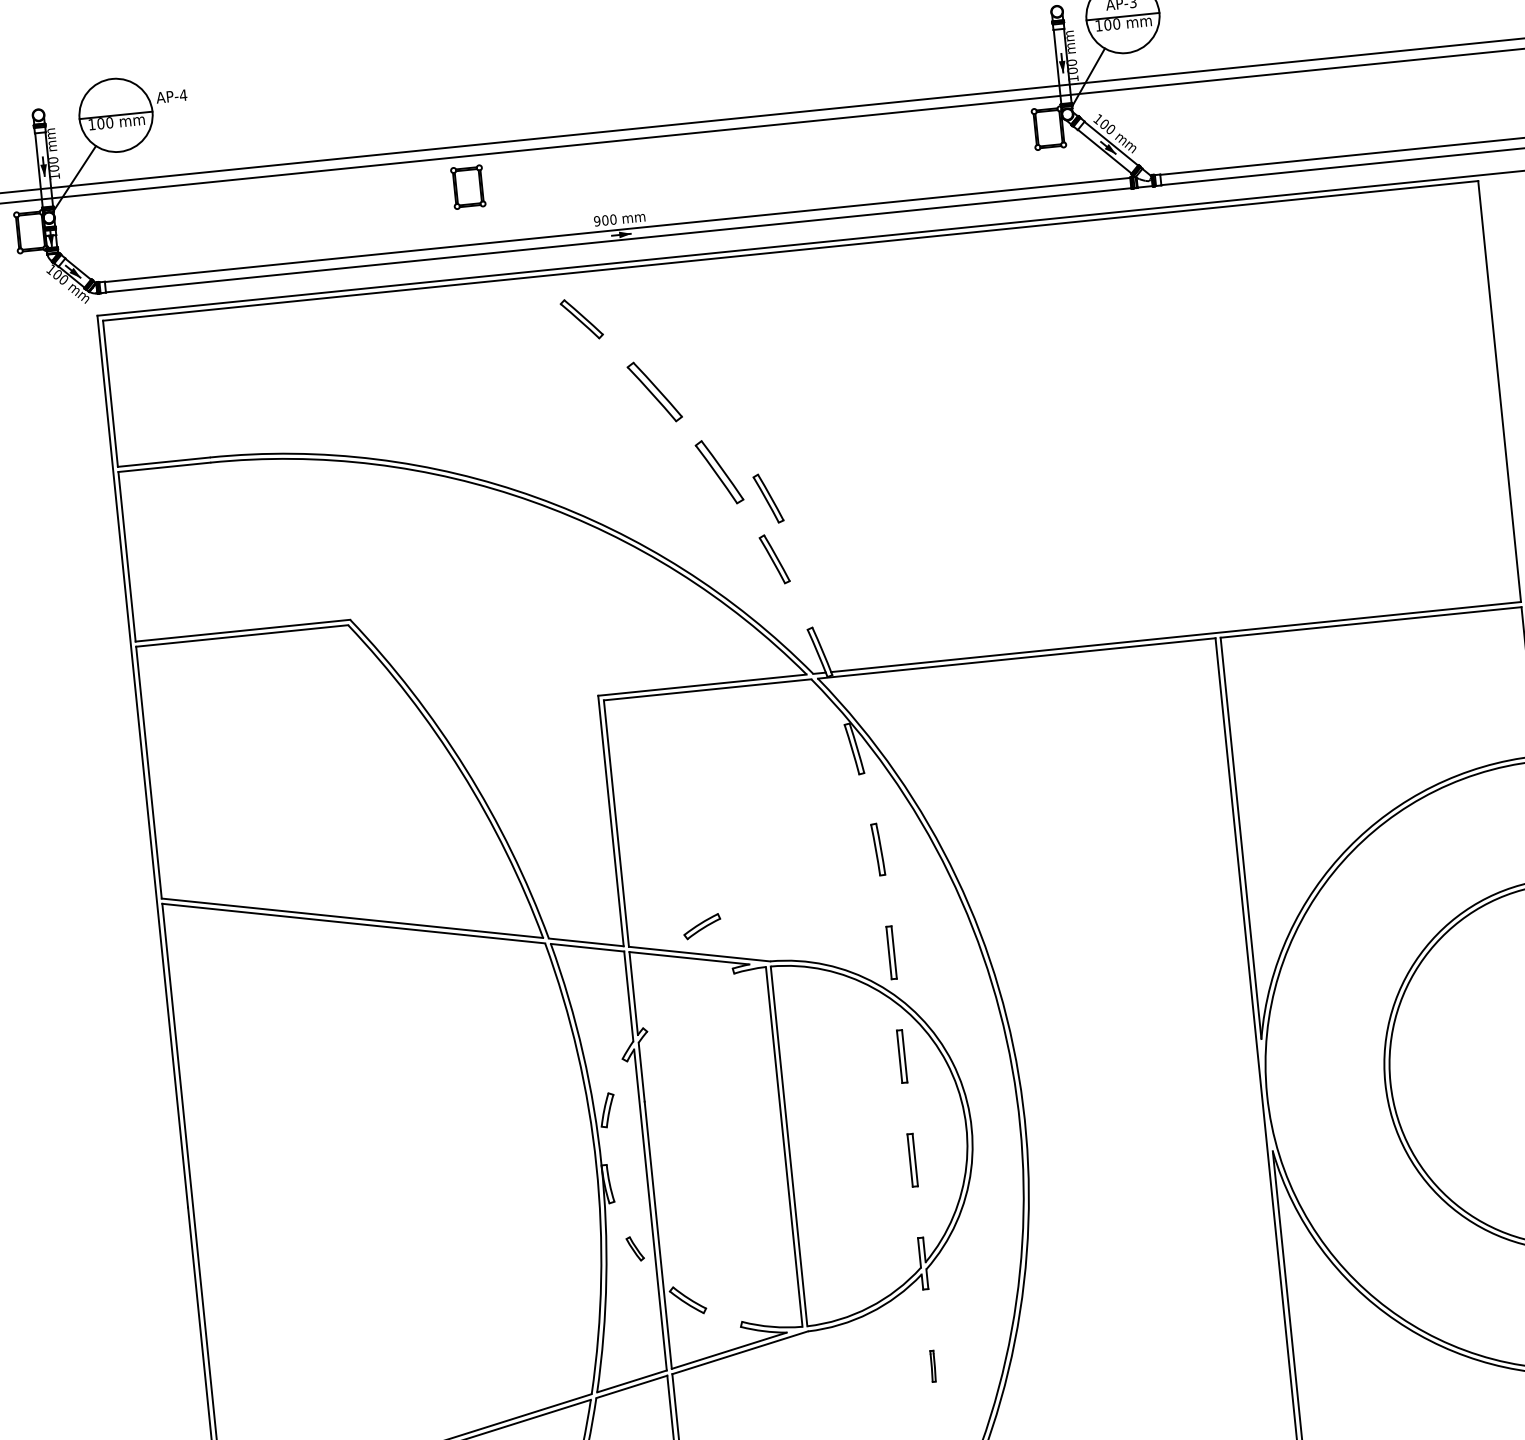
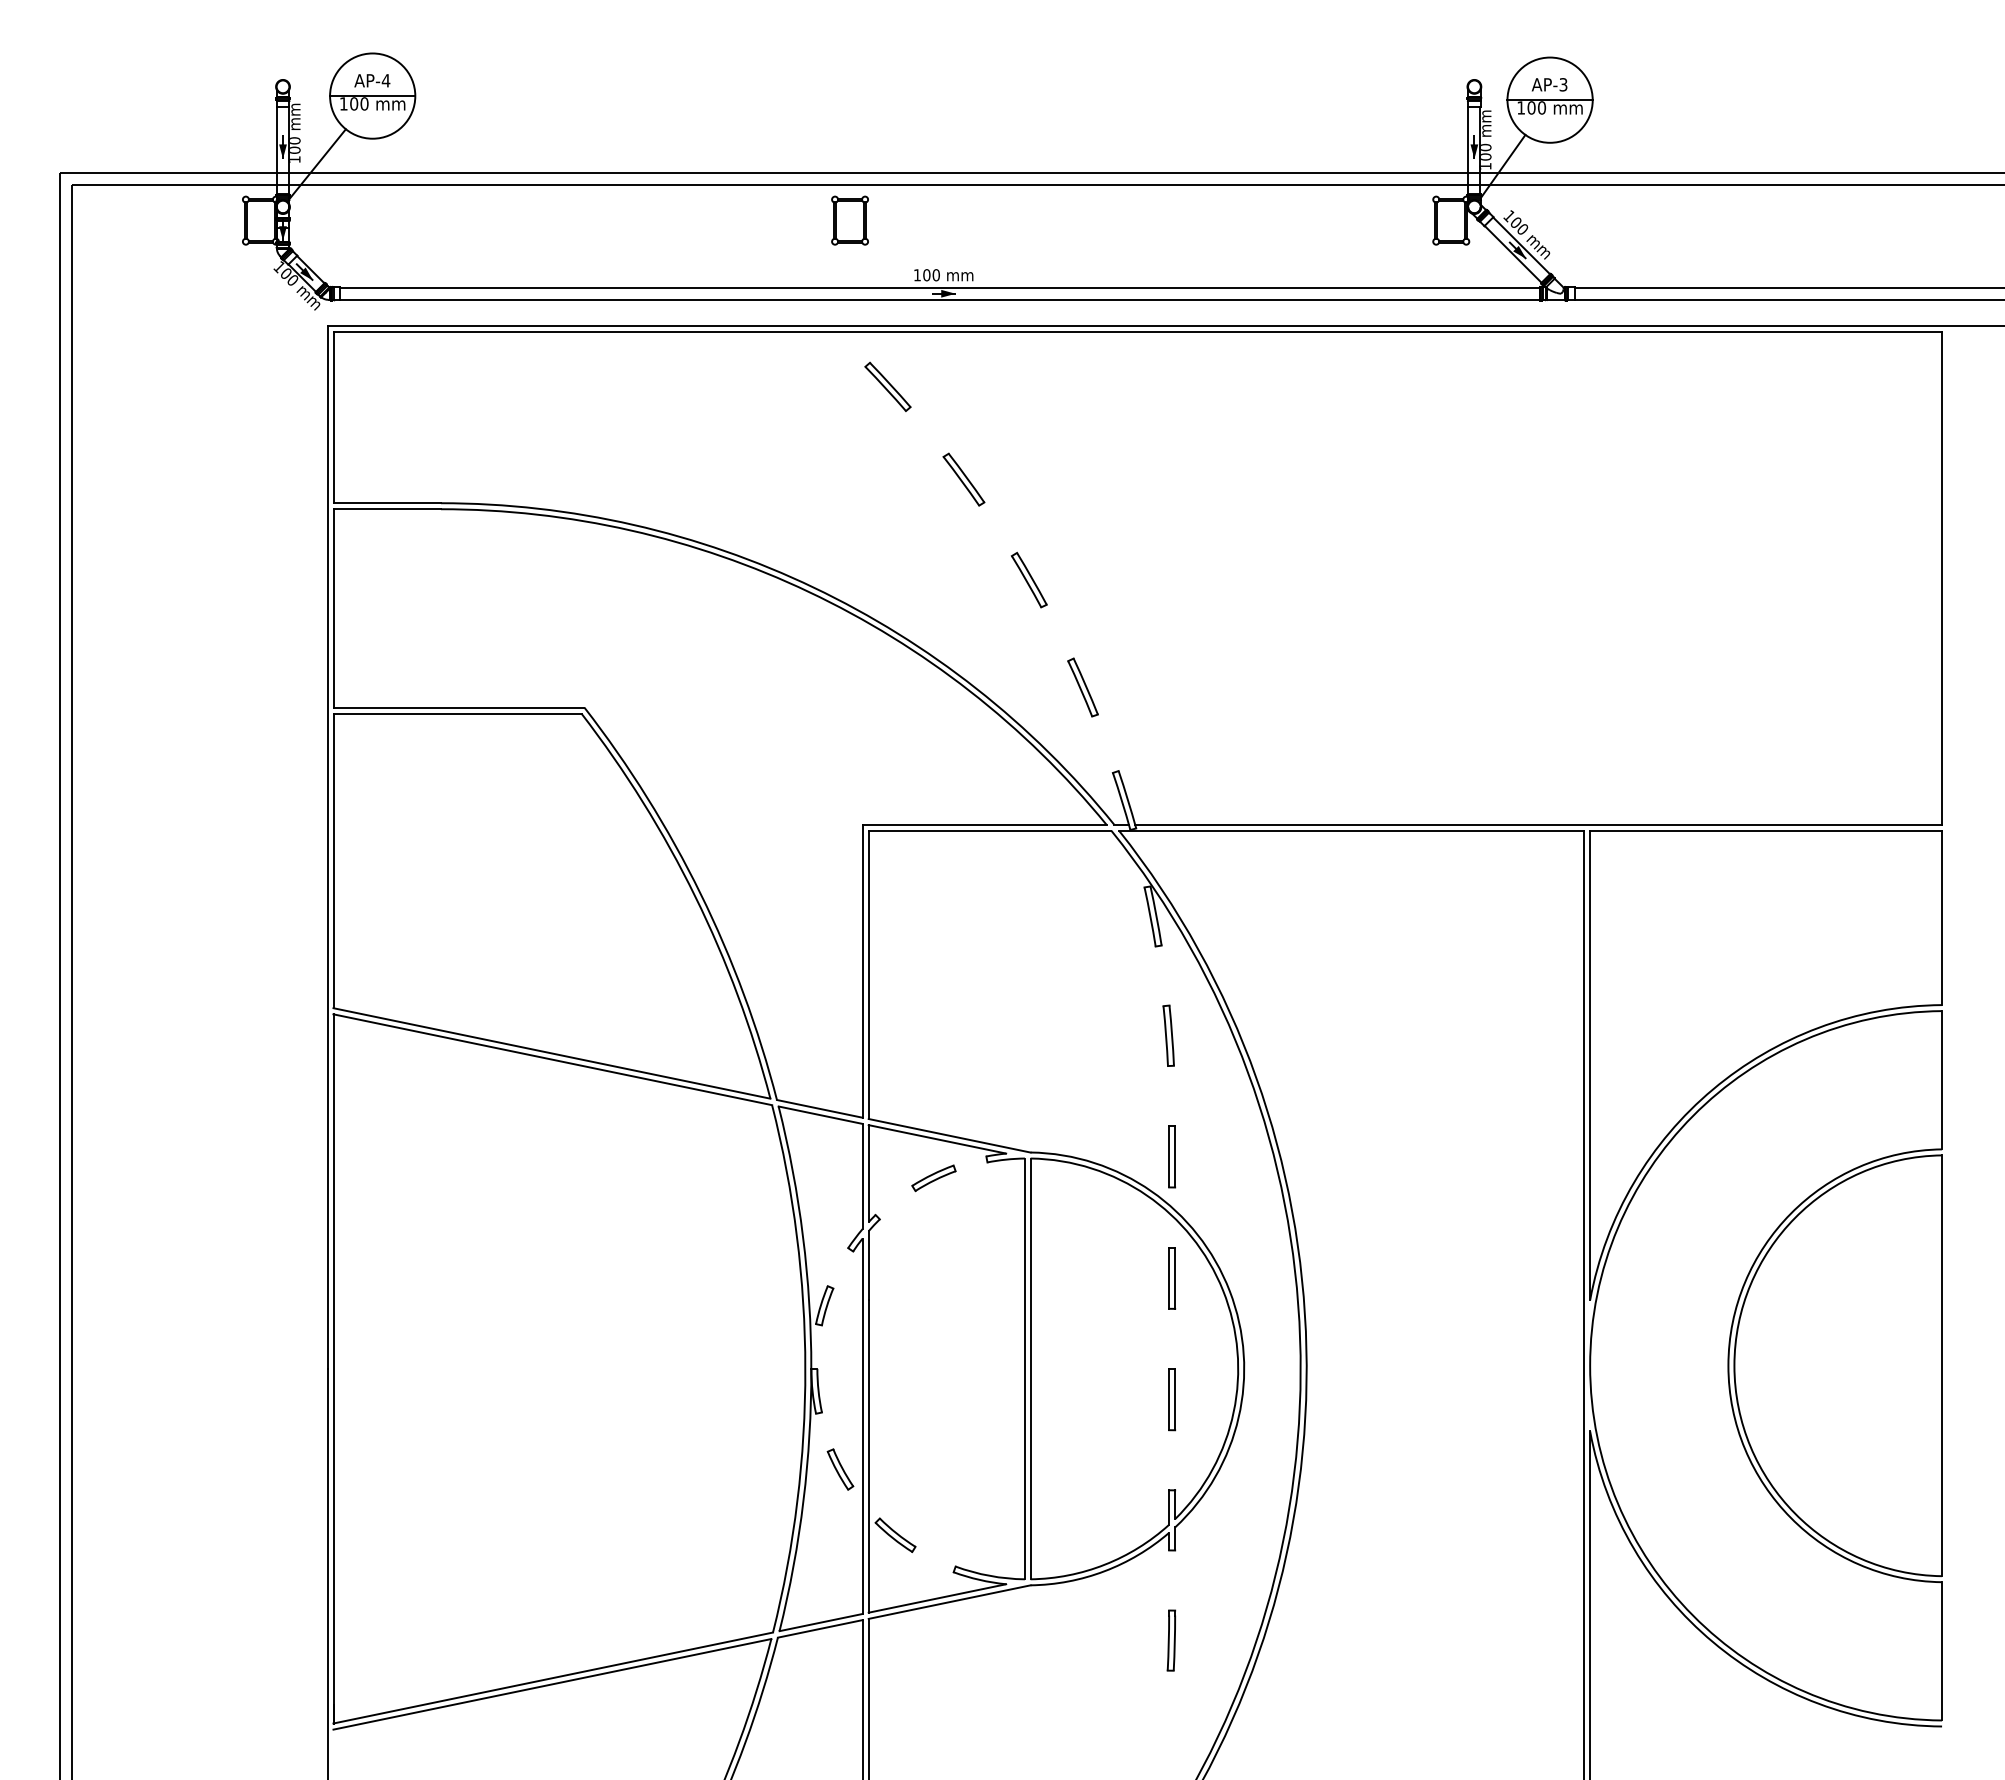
text: (171, 96) -> (372, 80), moved
part: (467, 187) -> (849, 220), moved
text: (597, 221) -> (917, 275), 900 -> 100
part: (654, 391) -> (963, 479), size x0.71
part: (718, 471) -> (1028, 579), size x0.71
part: (768, 498) -> (1082, 616), removed
part: (701, 926) -> (933, 1178), moved
part: (635, 1248) -> (840, 1469), size x1.43
part: (933, 1366) -> (1171, 1640), size x1.67

